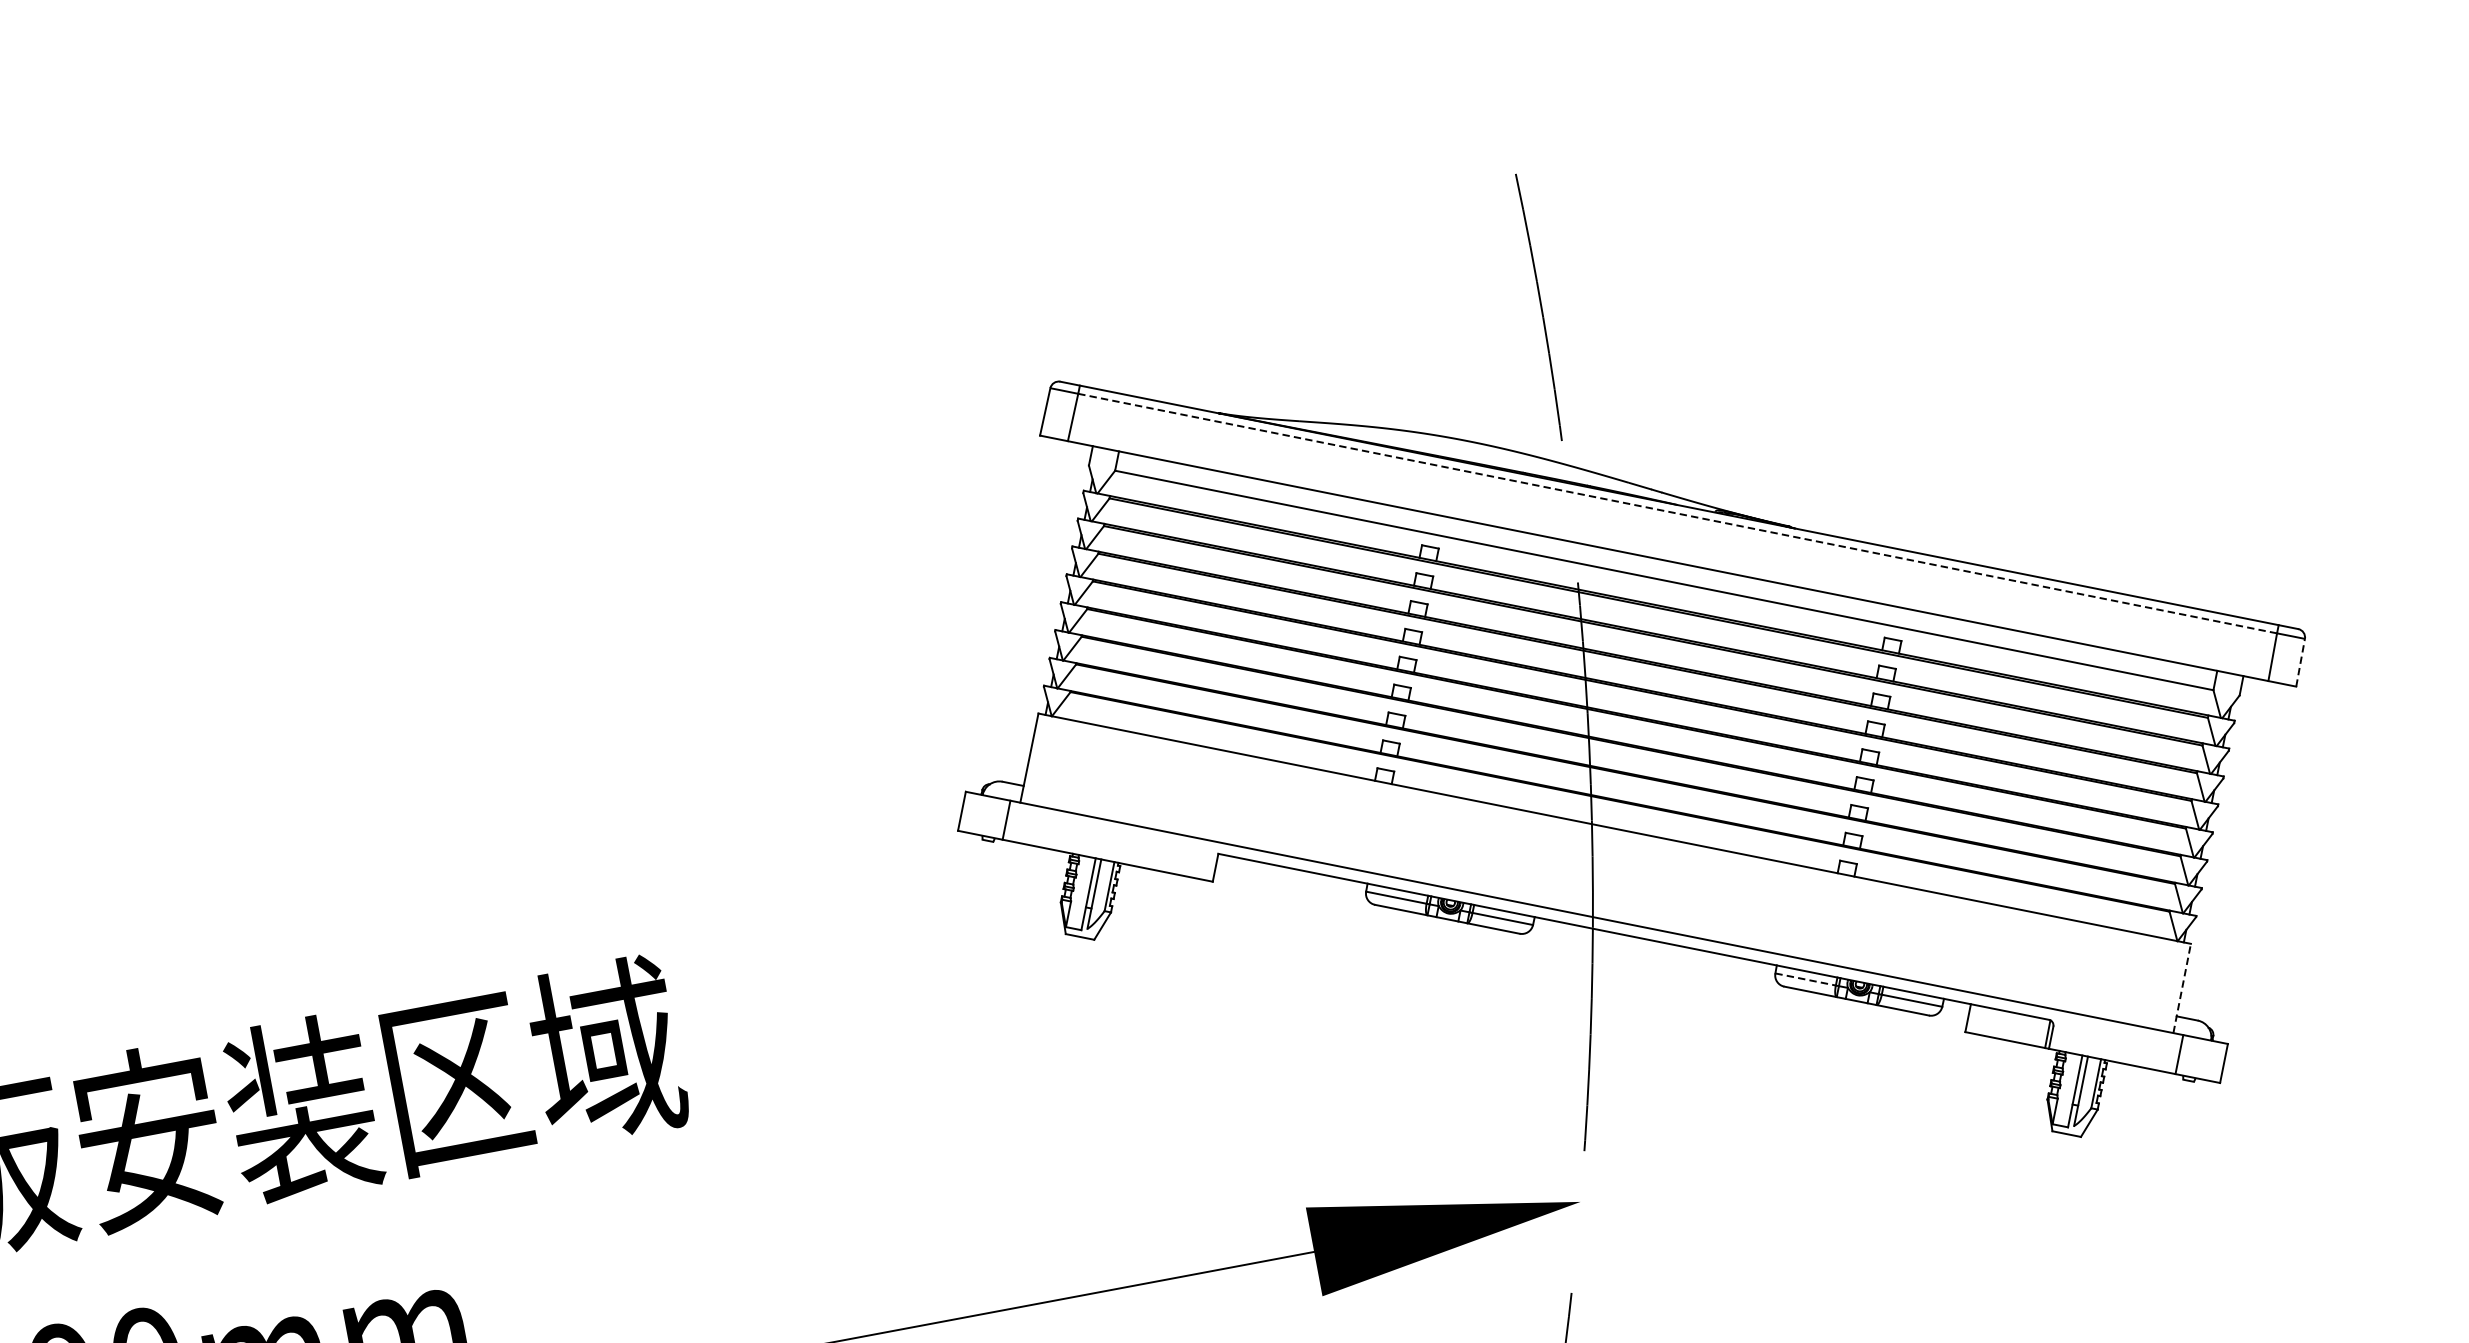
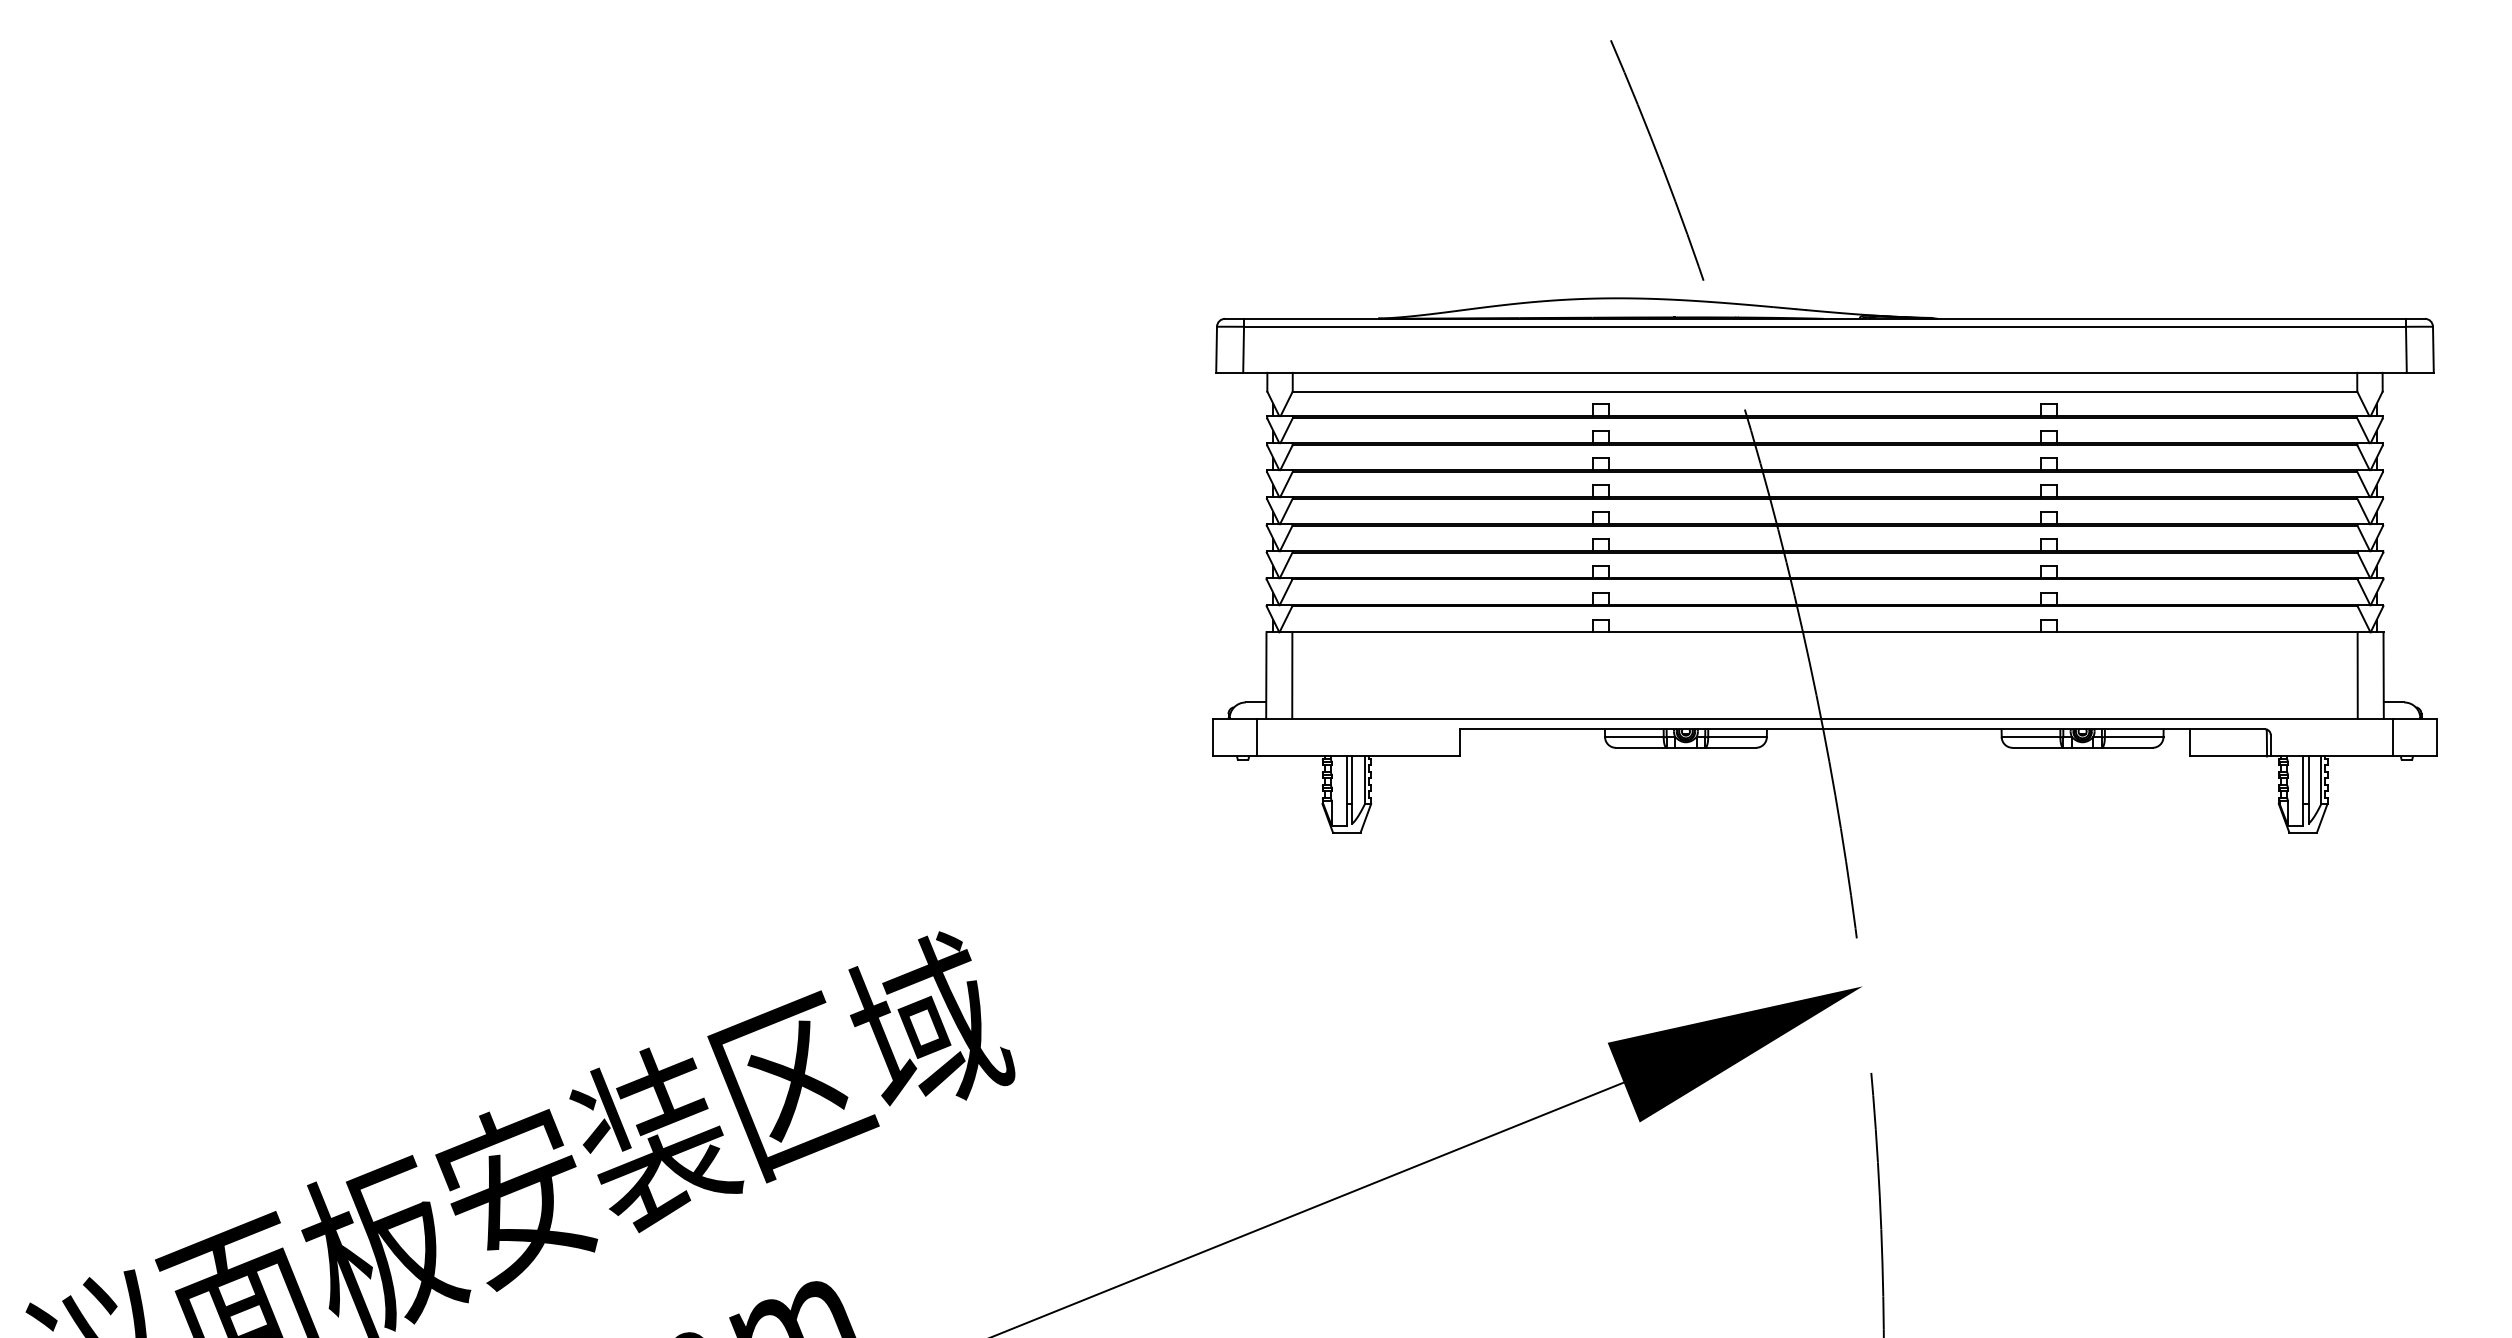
line: (1678, 513) -> (1825, 326), dashed -> solid
line: (2300, 662) -> (2433, 349), dashed -> solid
line: (1056, 763) -> (1292, 675), added
line: (1806, 979) -> (2031, 737), dashed -> solid
line: (2155, 983) -> (2357, 675), added
line: (2182, 987) -> (2383, 674), dashed -> solid

